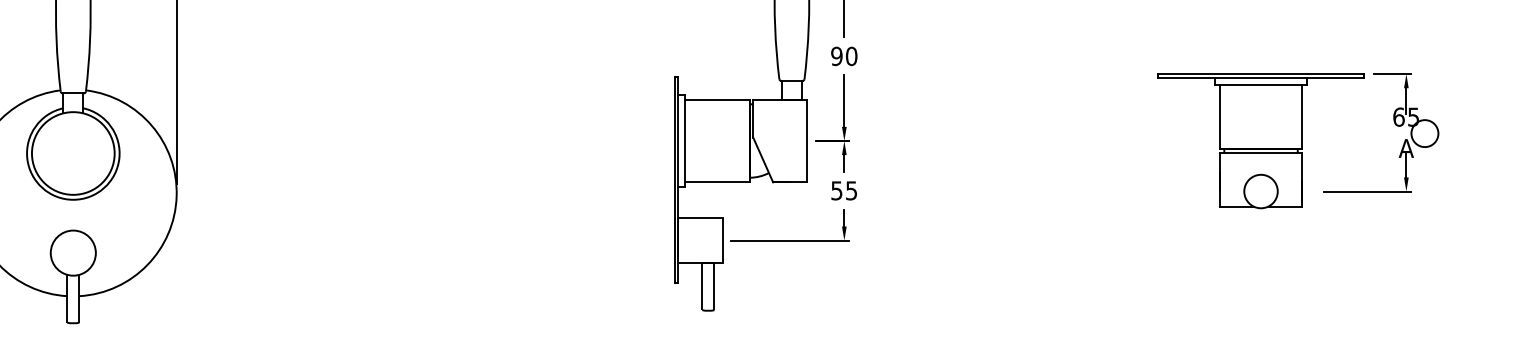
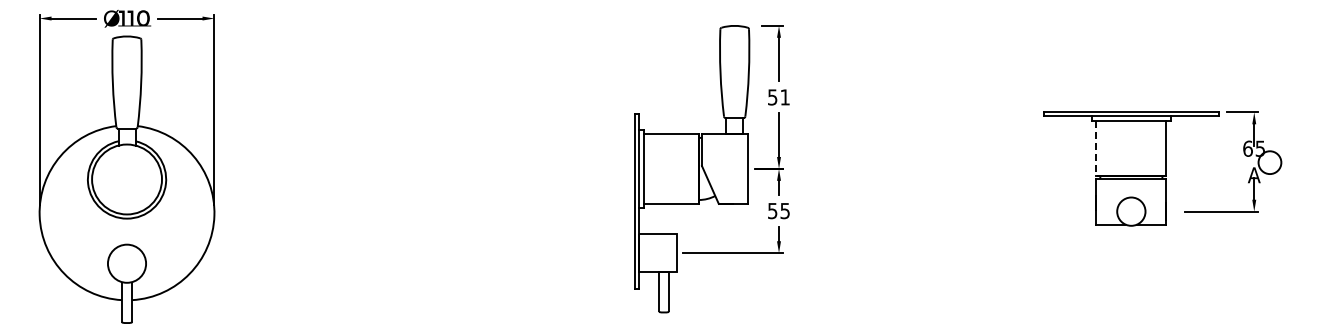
text: (843, 56) -> (778, 97), 90 -> 51
line: (1219, 118) -> (1096, 149), solid -> dashed

